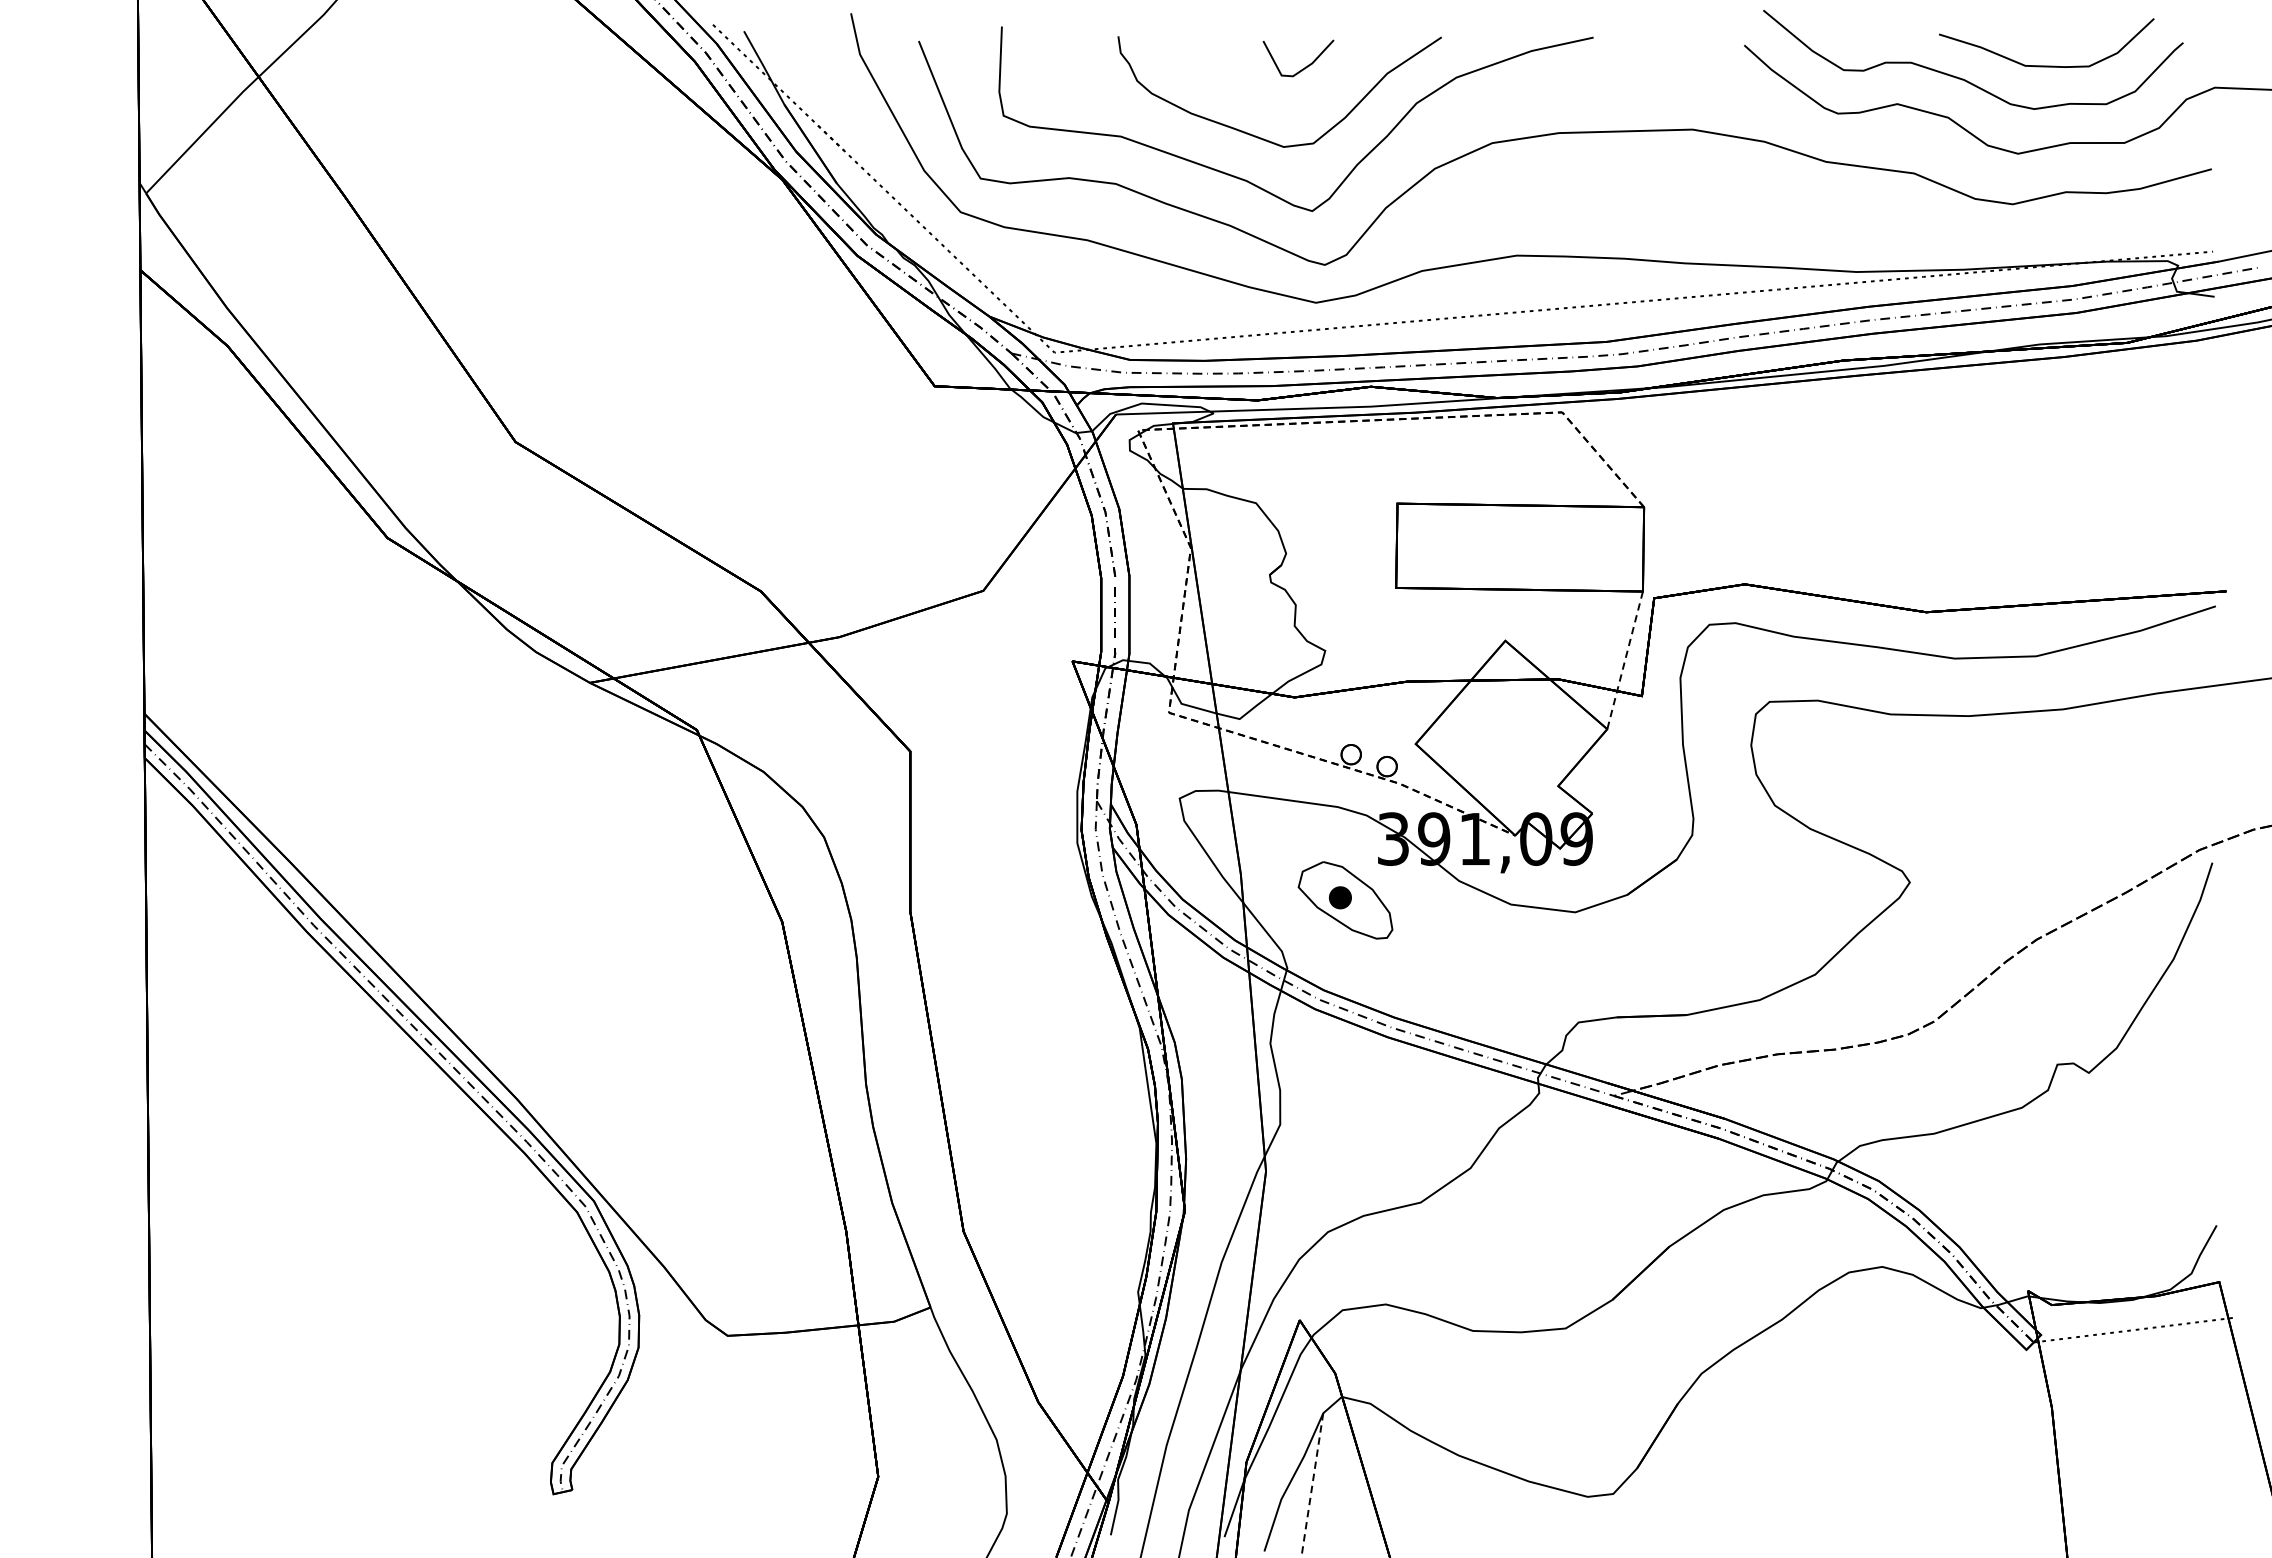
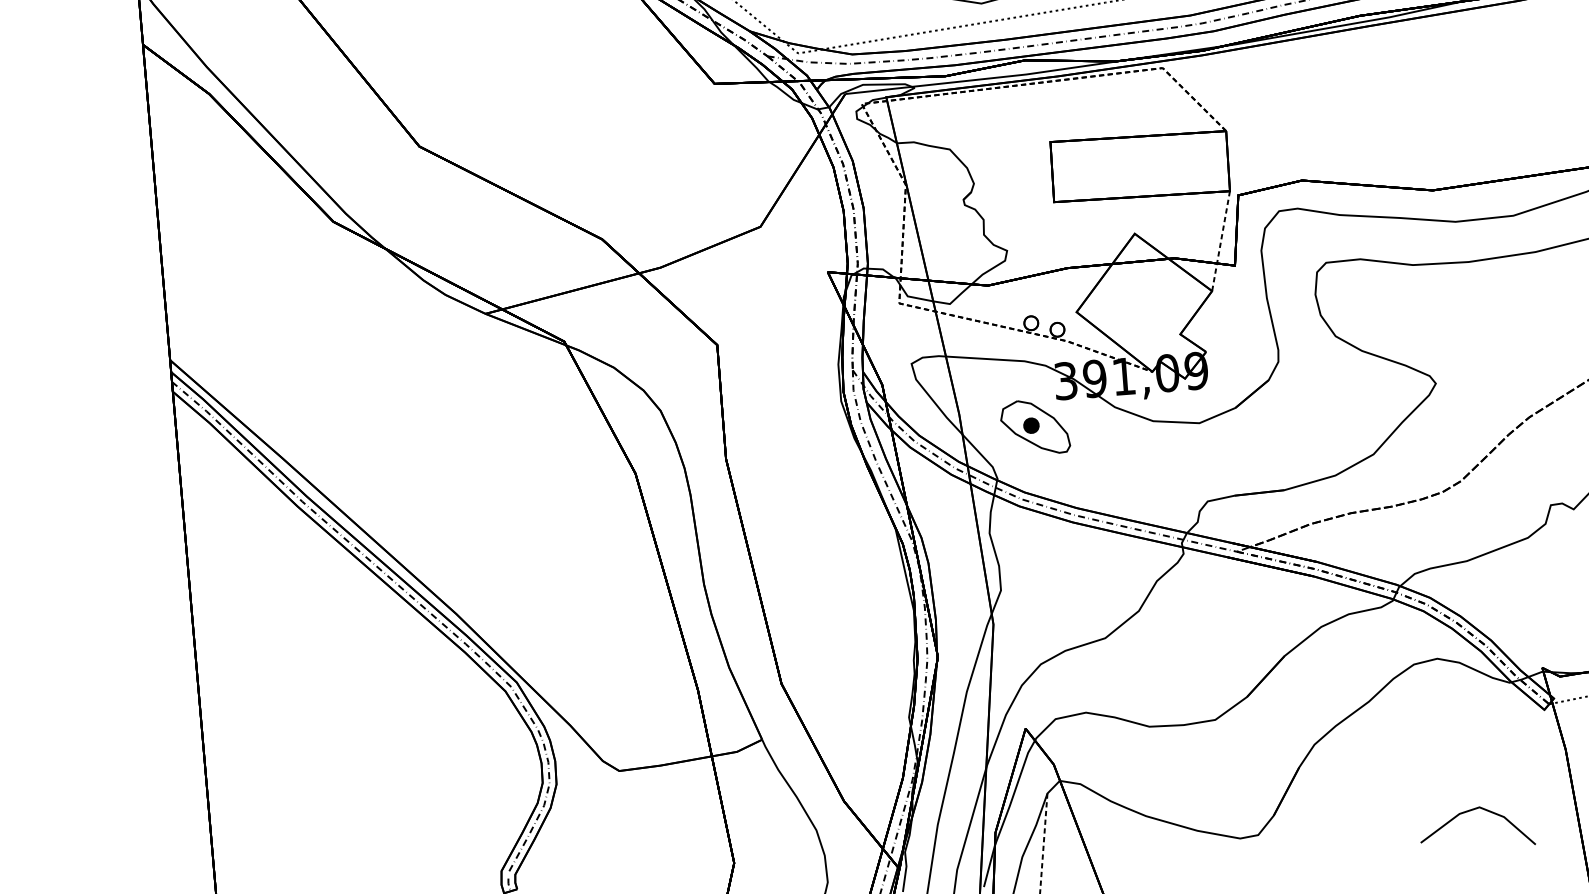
line: (1912, 1483) -> (1470, 811), added

